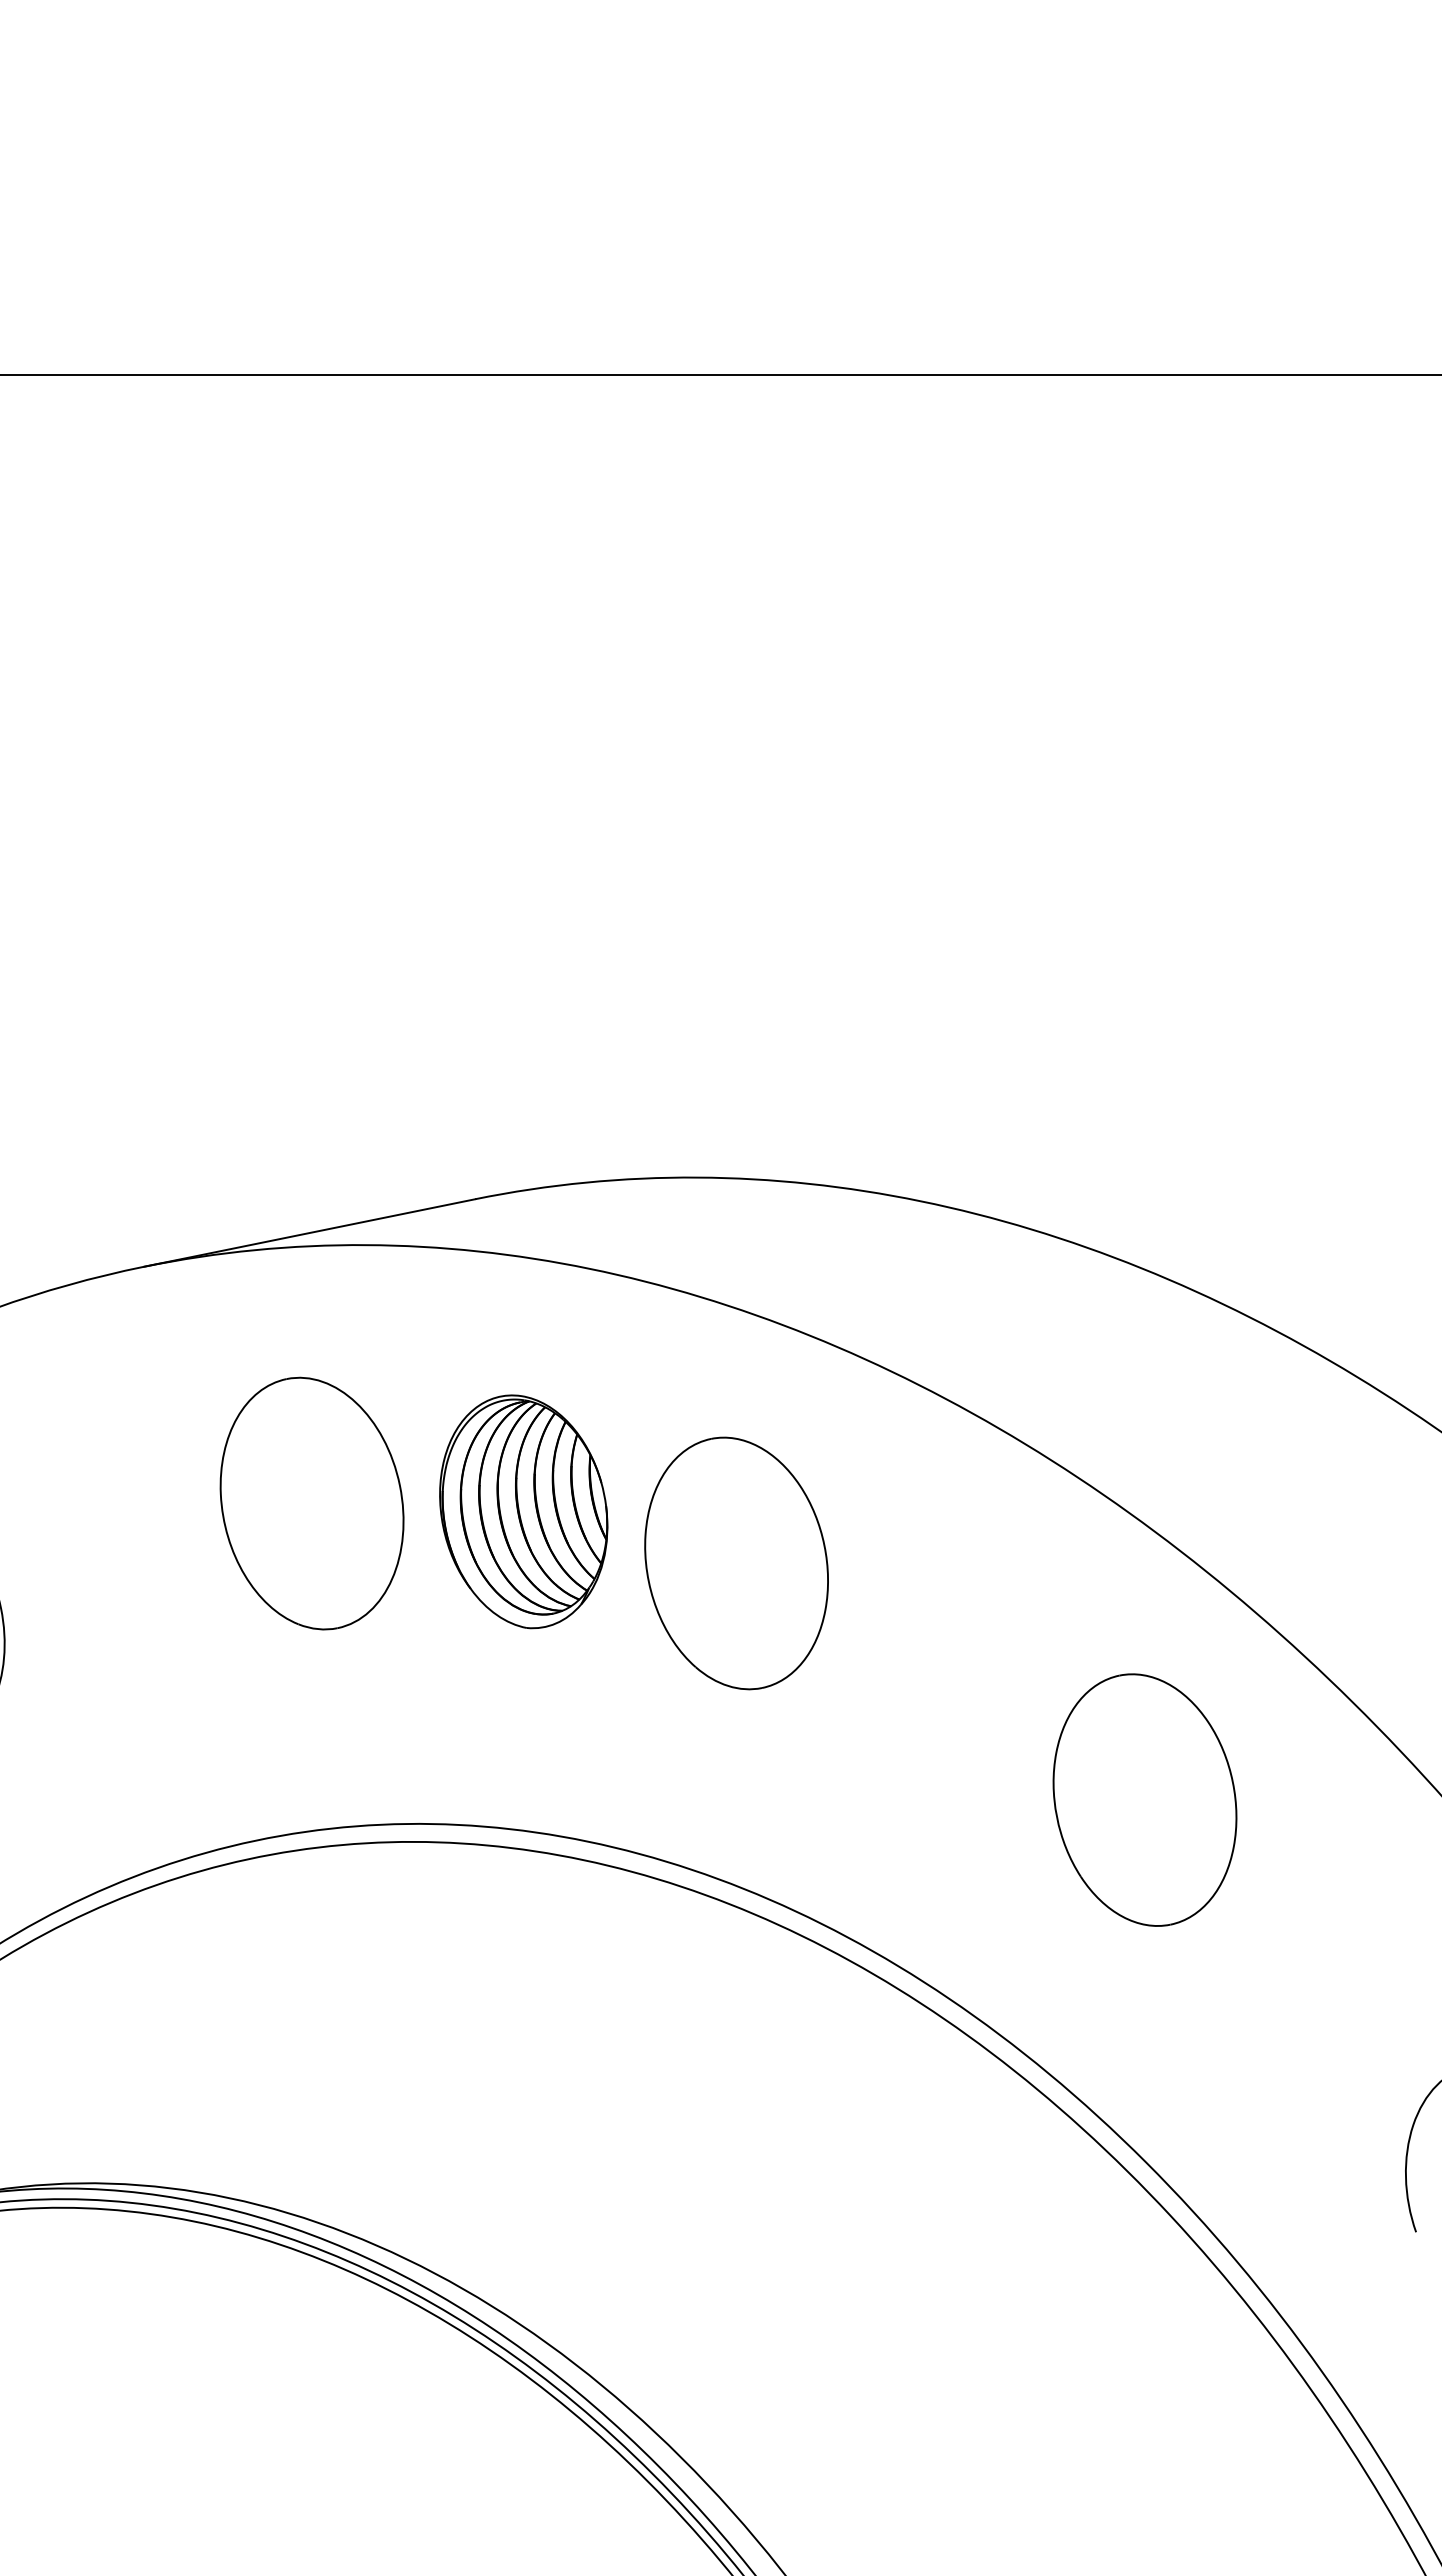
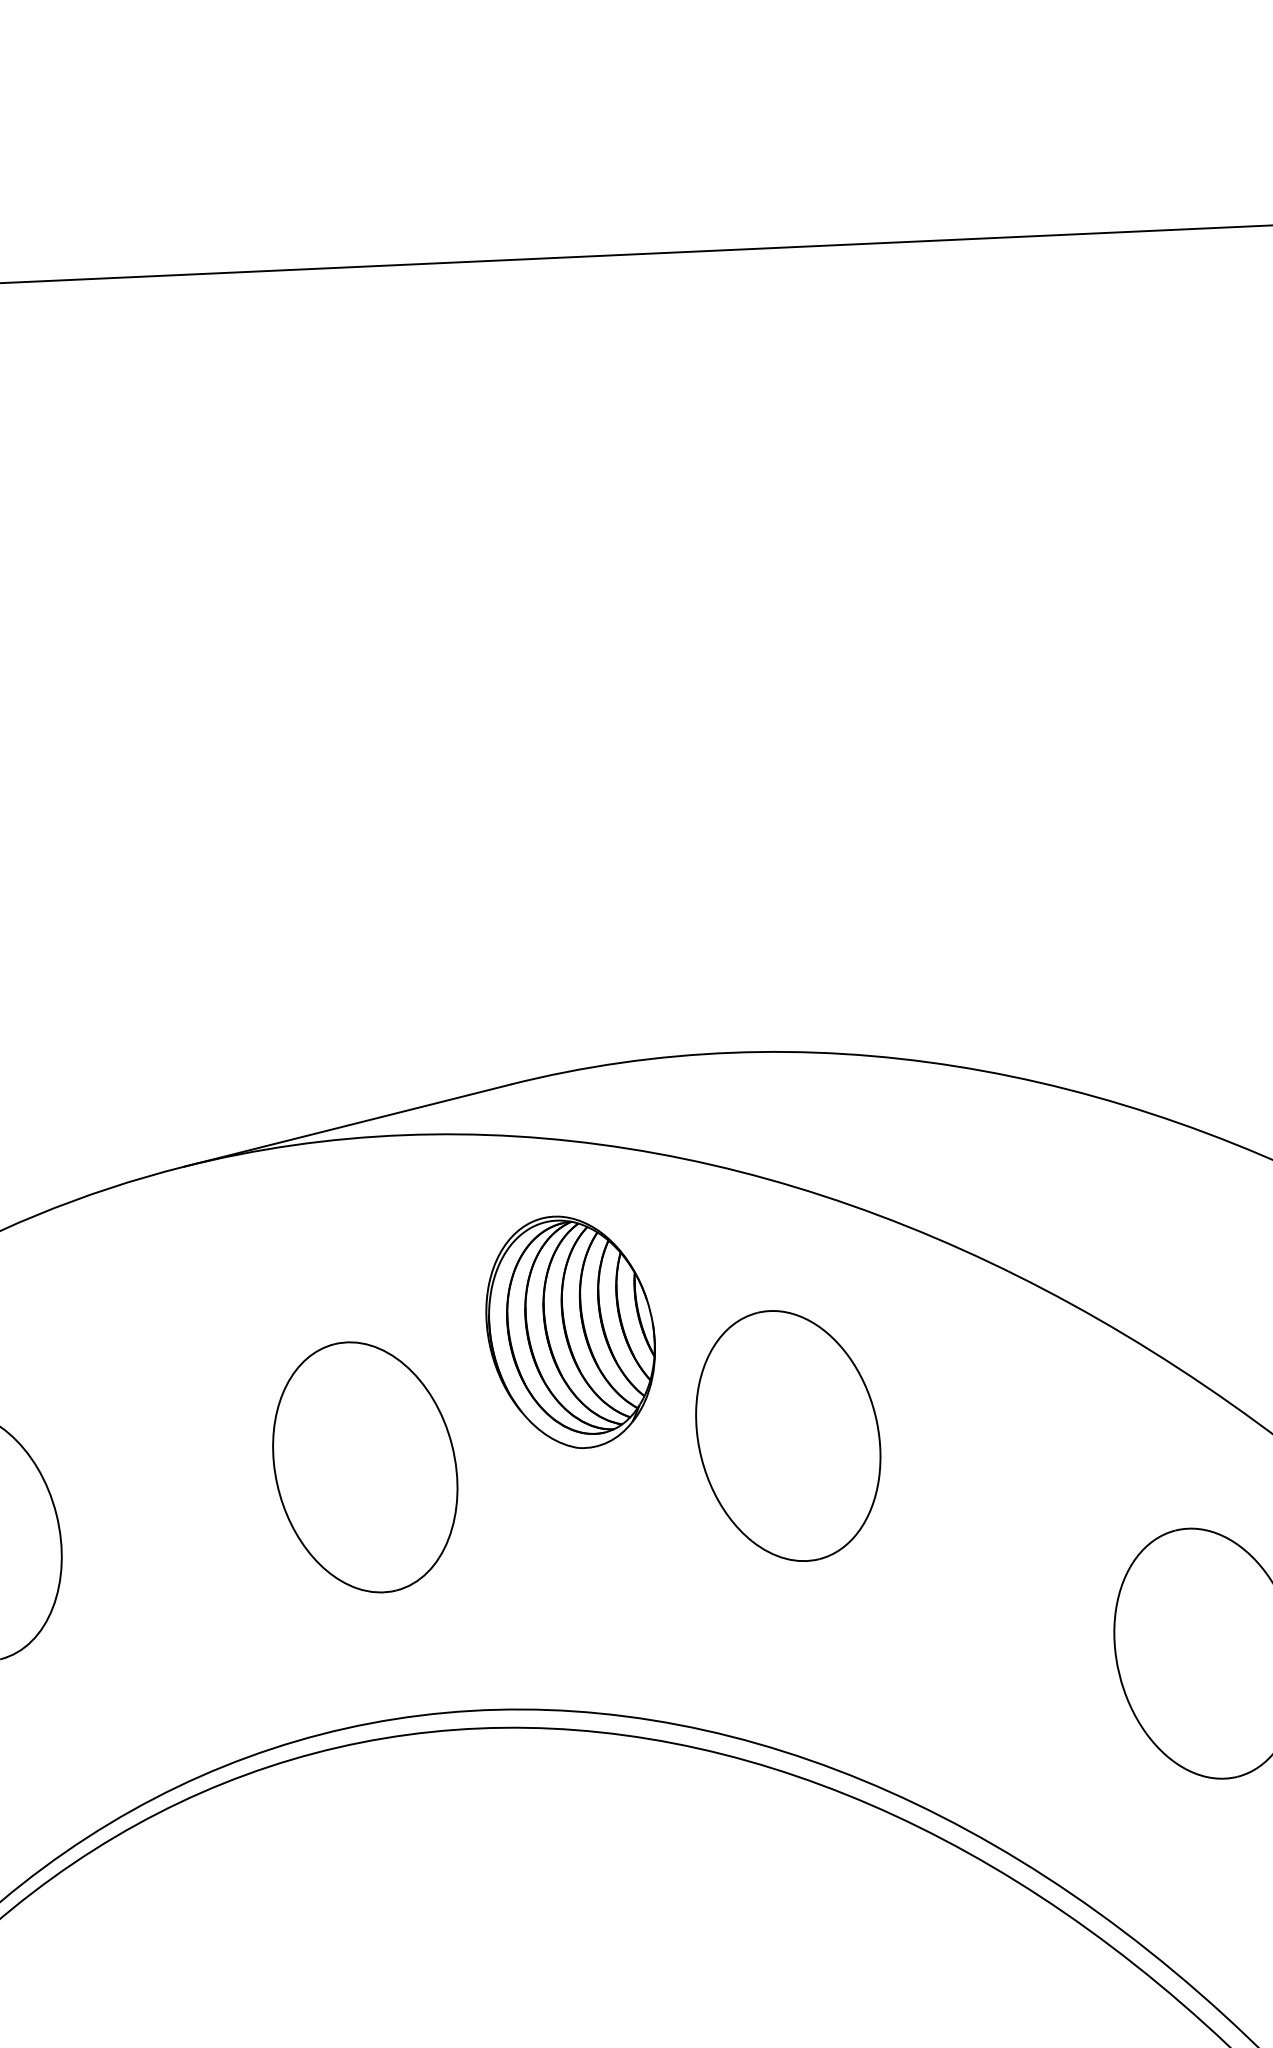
part: (311, 1503) -> (364, 1467), moved
part: (523, 1511) -> (570, 1331), moved

